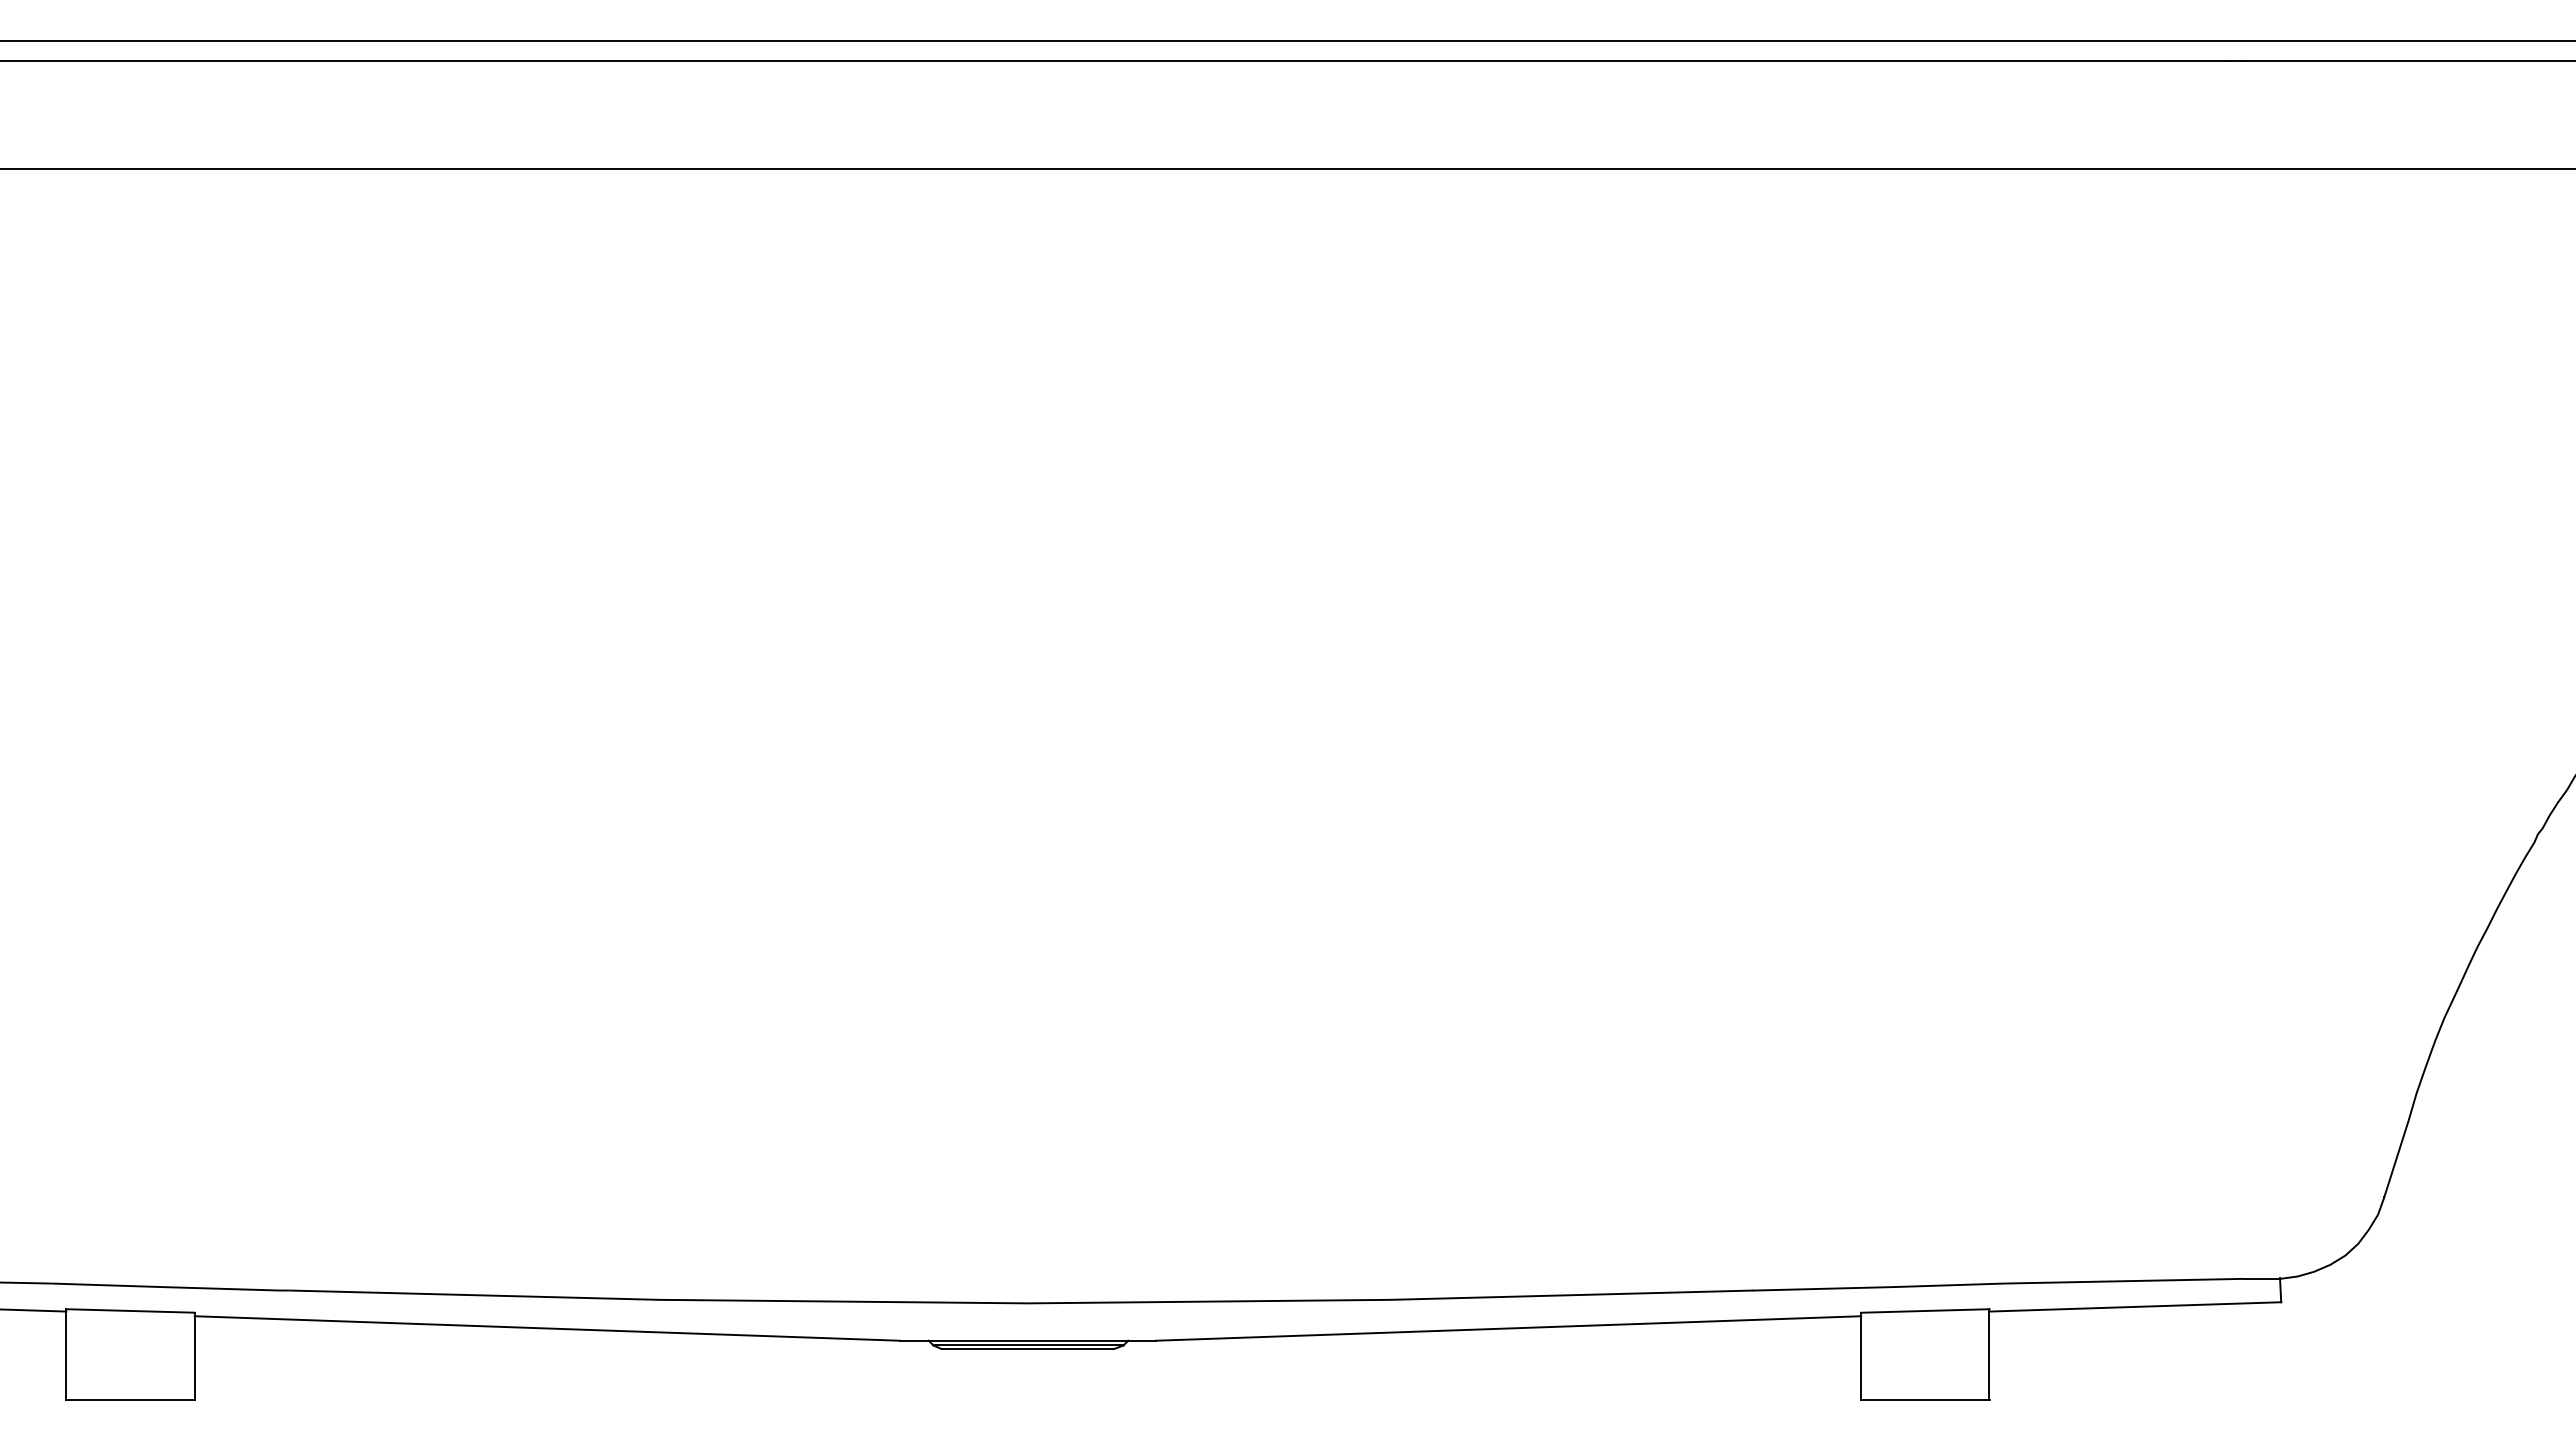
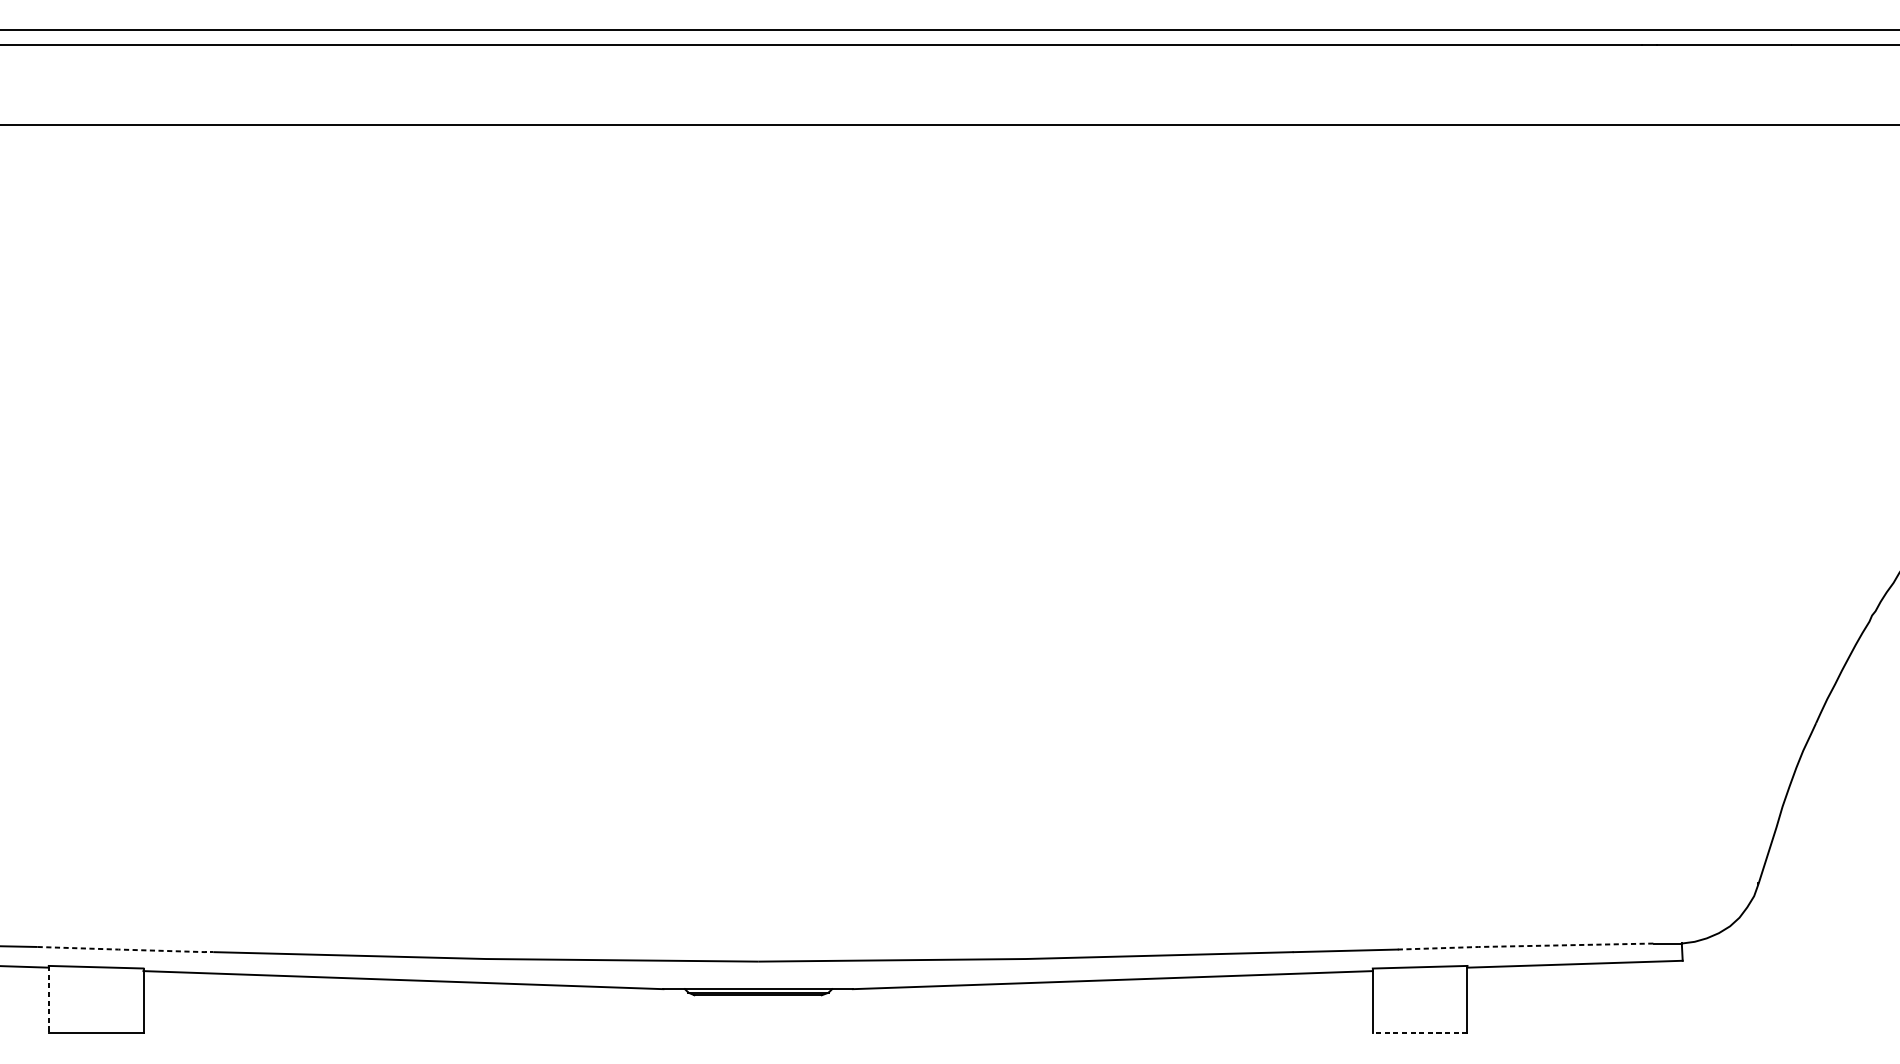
line: (2068, 1282) -> (1525, 946), solid -> dashed
line: (170, 1287) -> (125, 949), solid -> dashed
line: (66, 1355) -> (48, 1000), solid -> dashed
line: (1924, 1400) -> (1419, 1033), solid -> dashed

